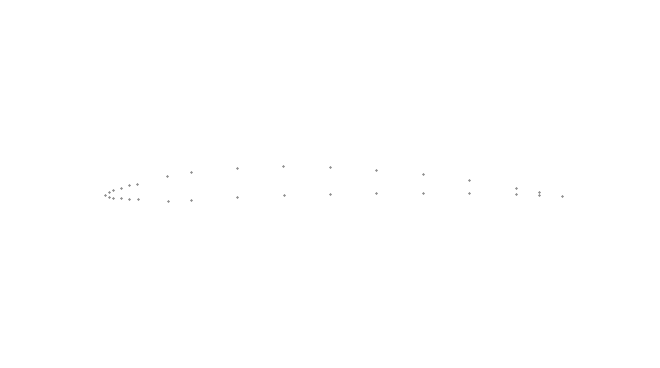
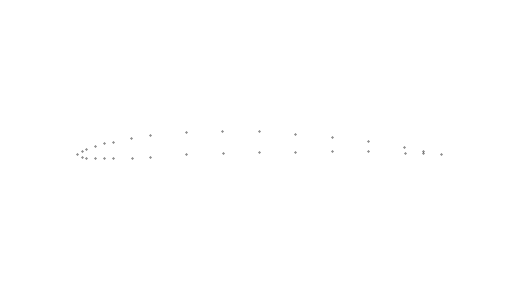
part: (121, 191) -> (95, 150), size x1.43

